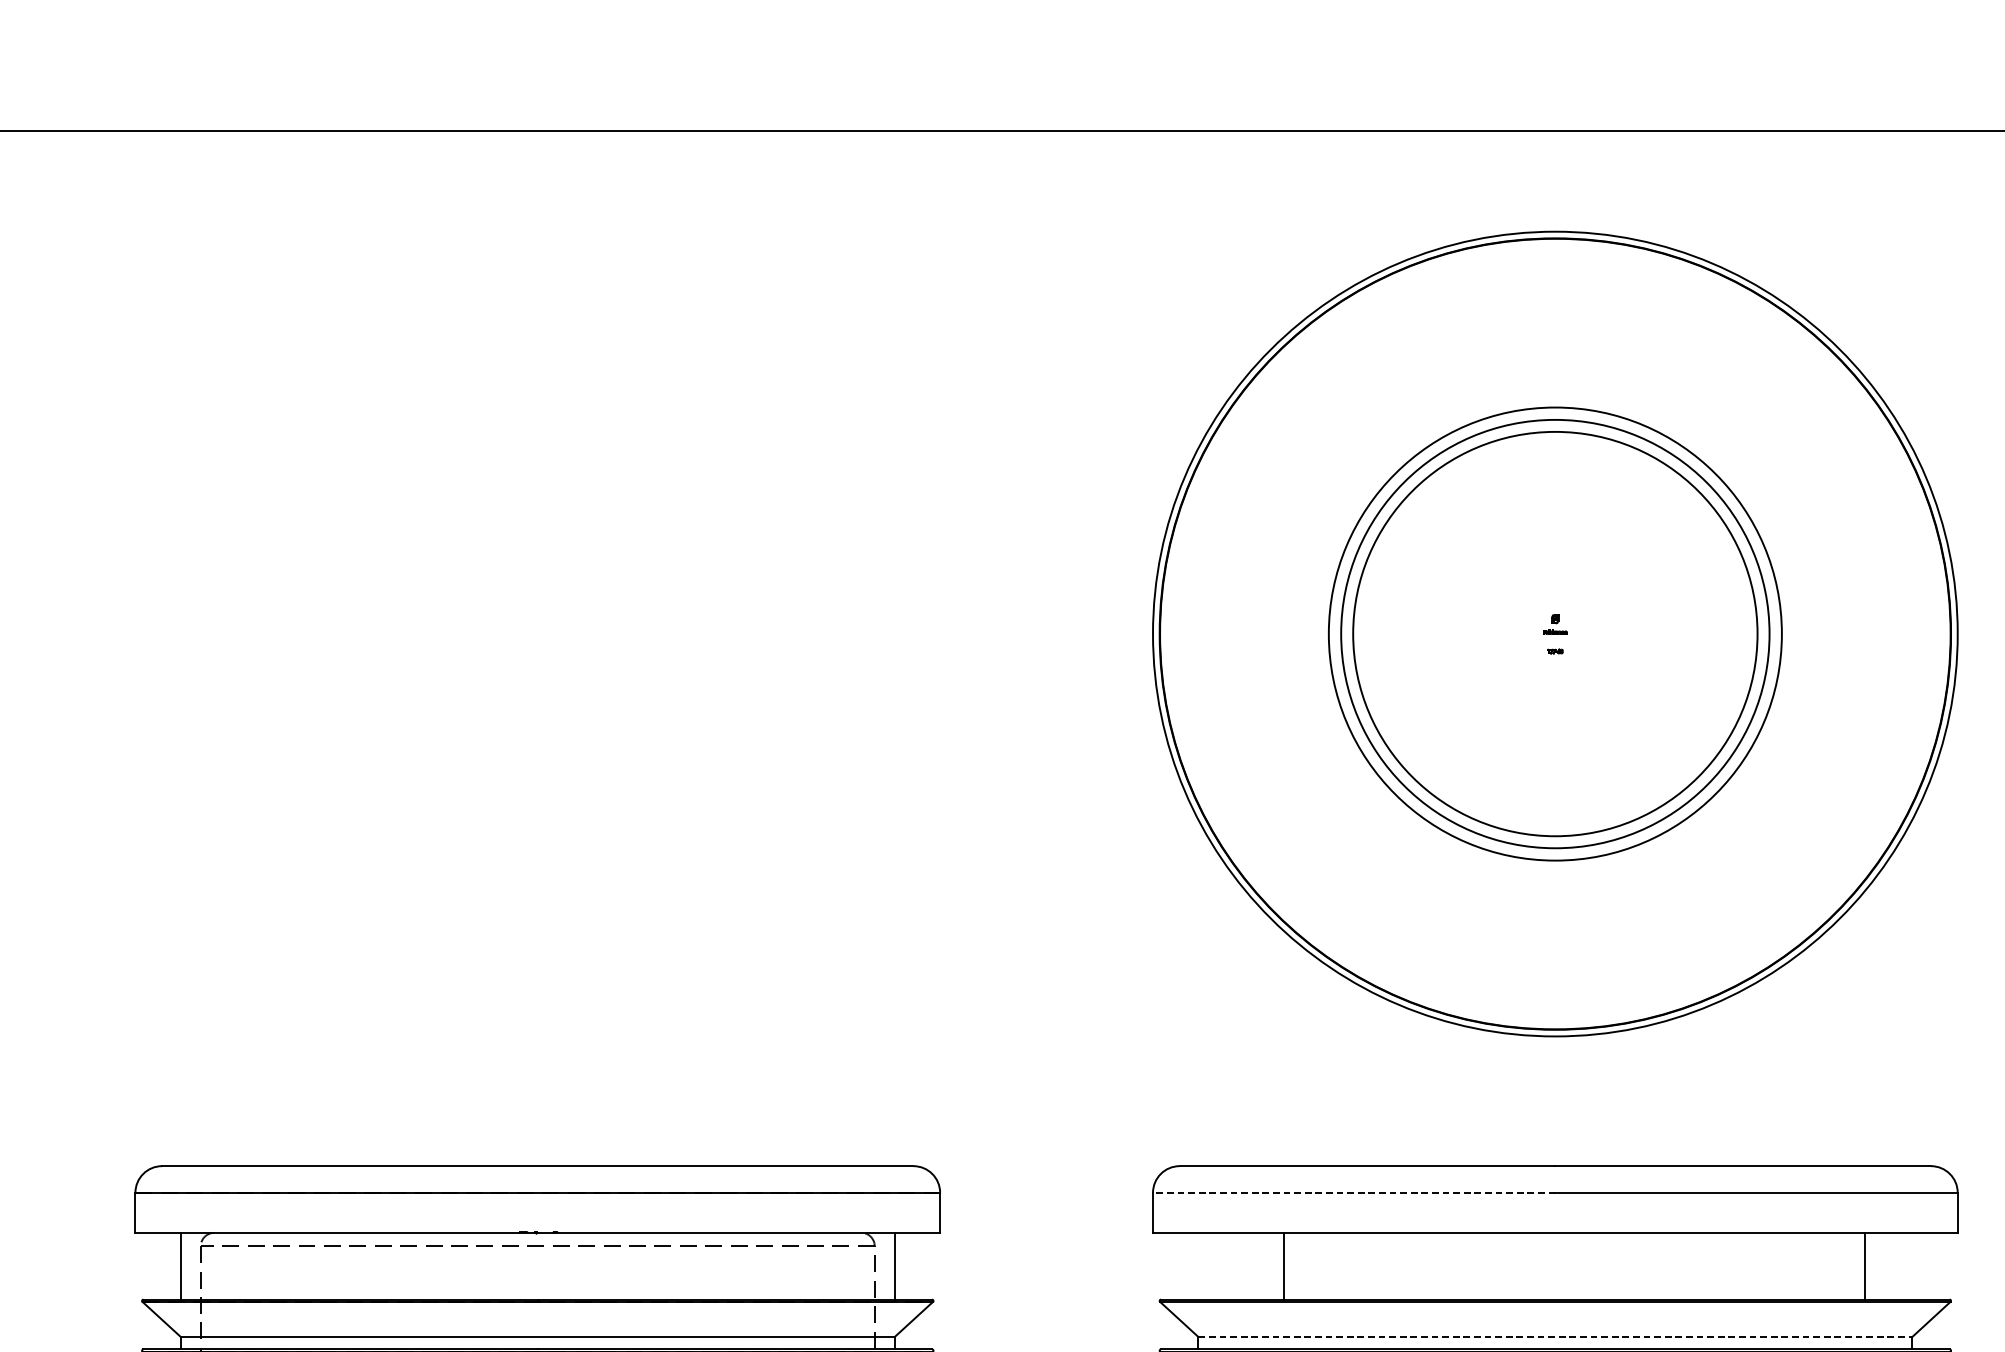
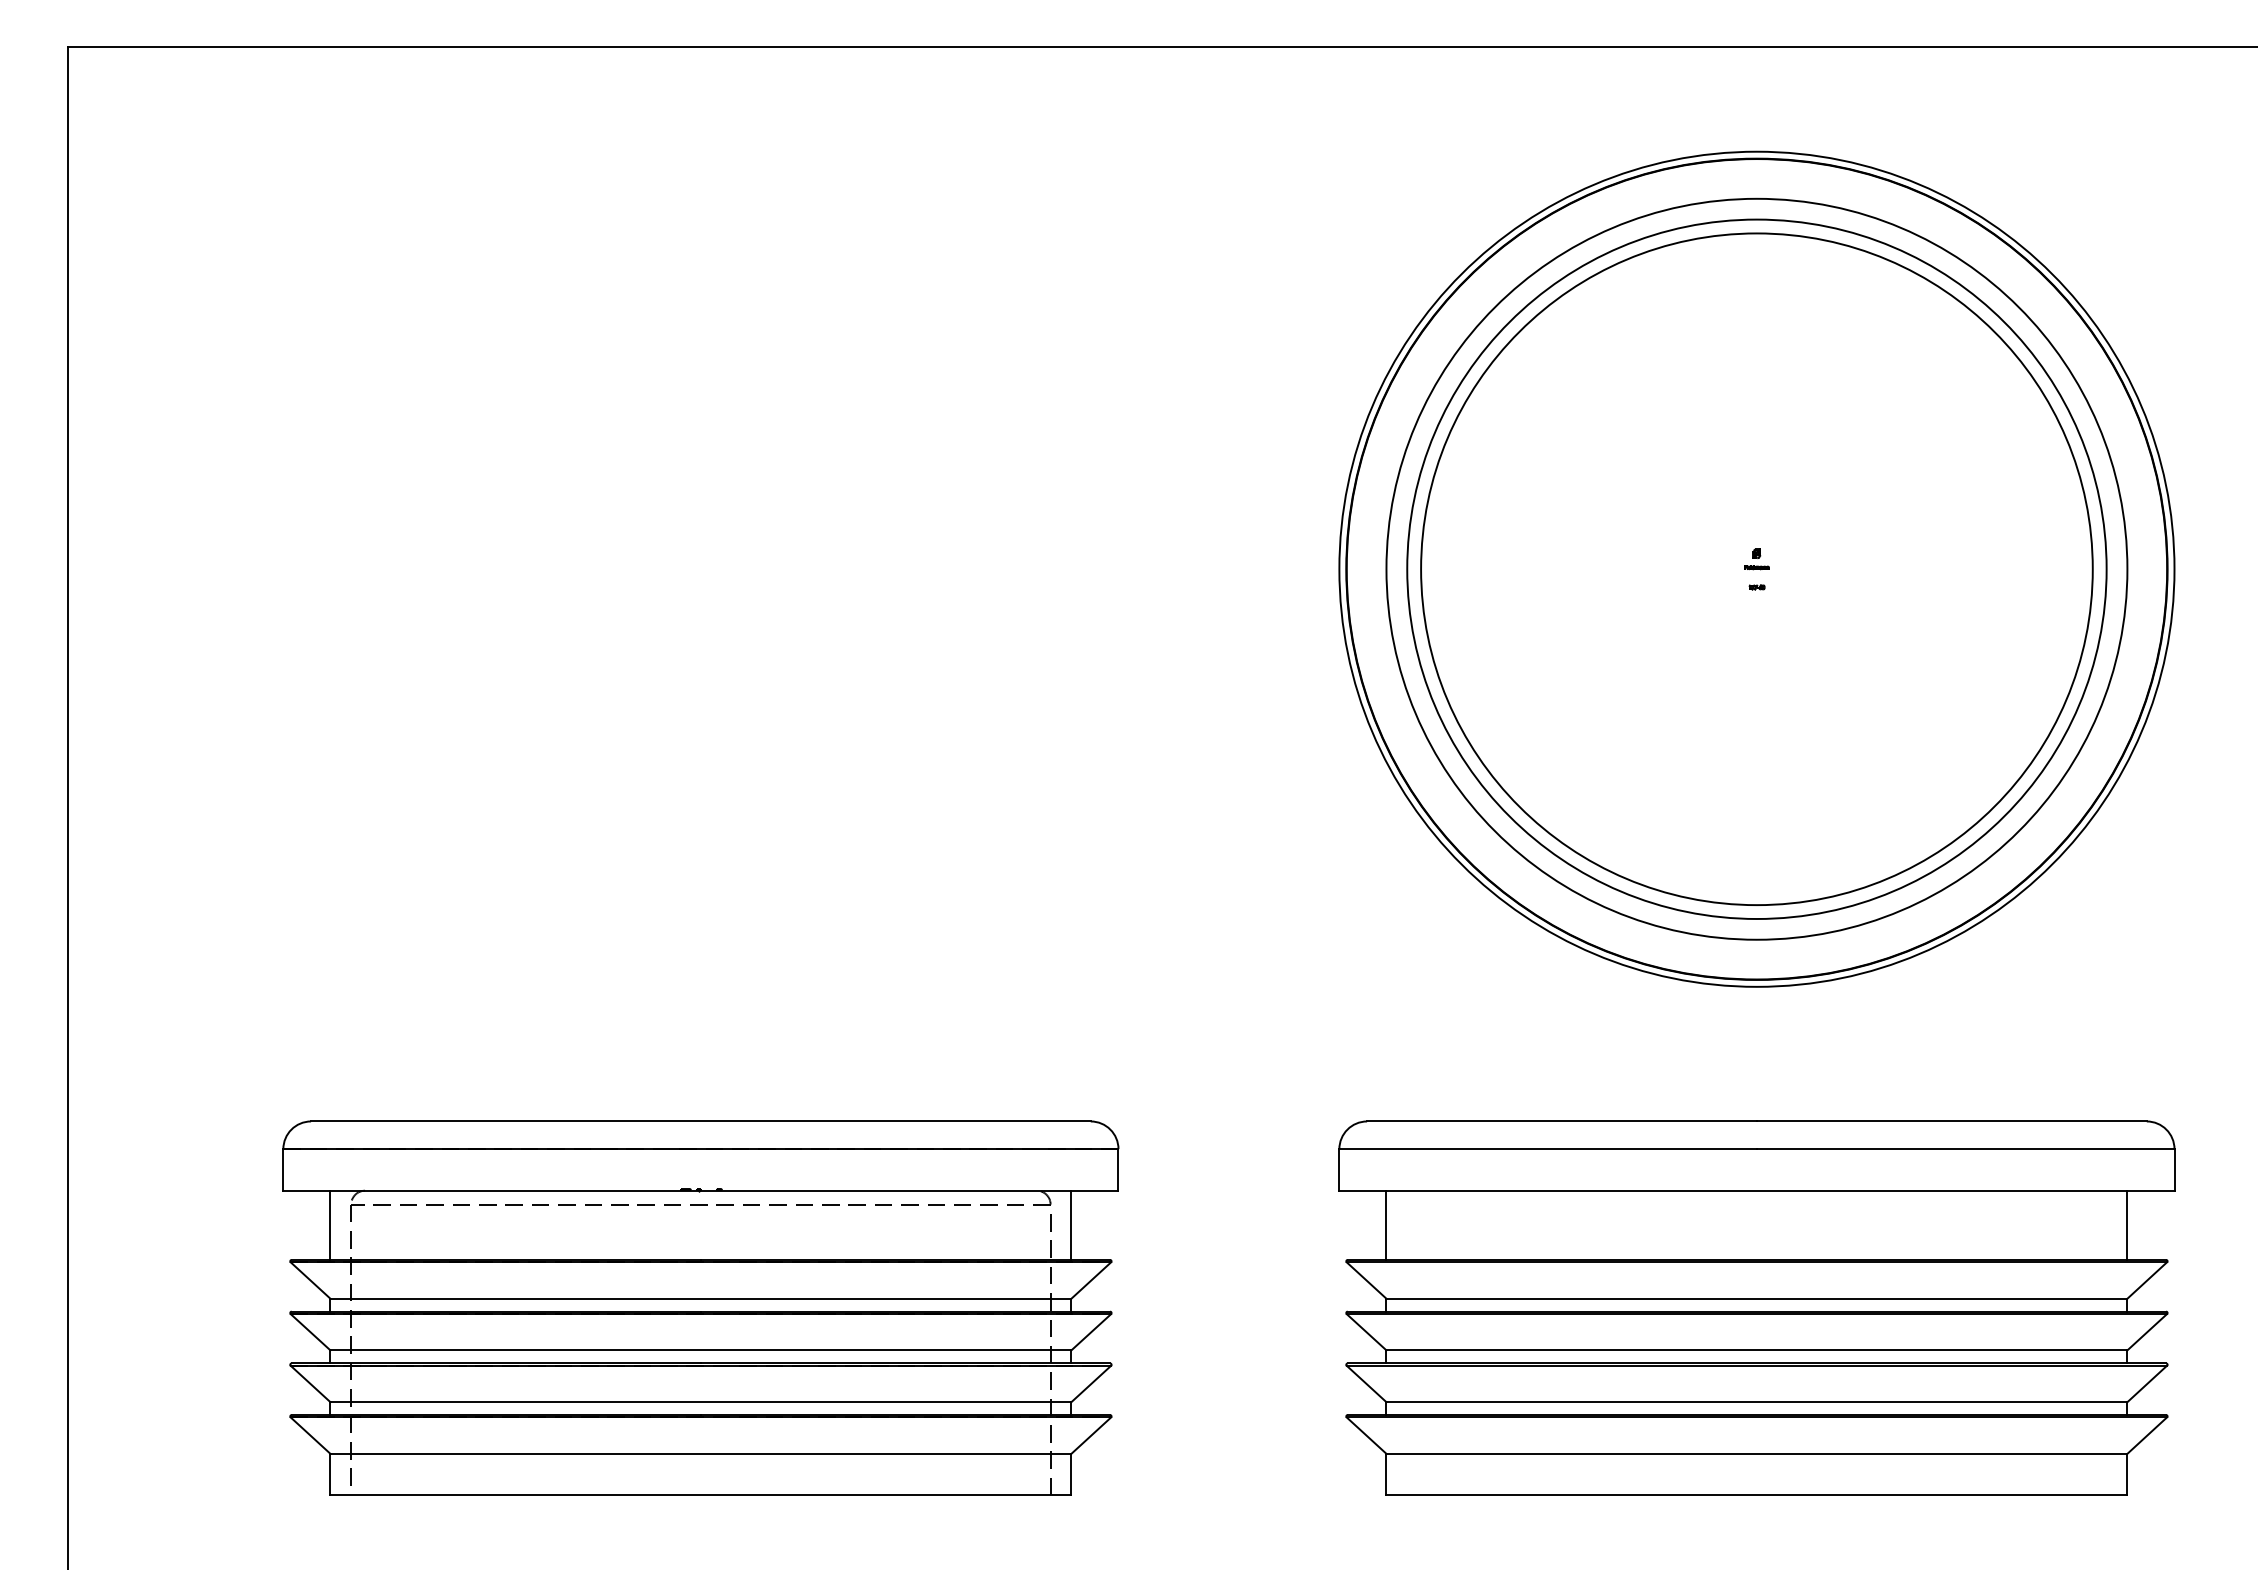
circle: (1554, 633) -> (1756, 568), size x1.67
circle: (1554, 633) -> (1756, 568), size x1.67
circle: (1554, 634) -> (1756, 569), size x1.43
line: (1354, 1193) -> (1548, 1149), dashed -> solid
line: (1284, 1265) -> (1386, 1224), moved
line: (1865, 1265) -> (2127, 1224), moved
line: (1555, 1336) -> (1757, 1298), dashed -> solid

